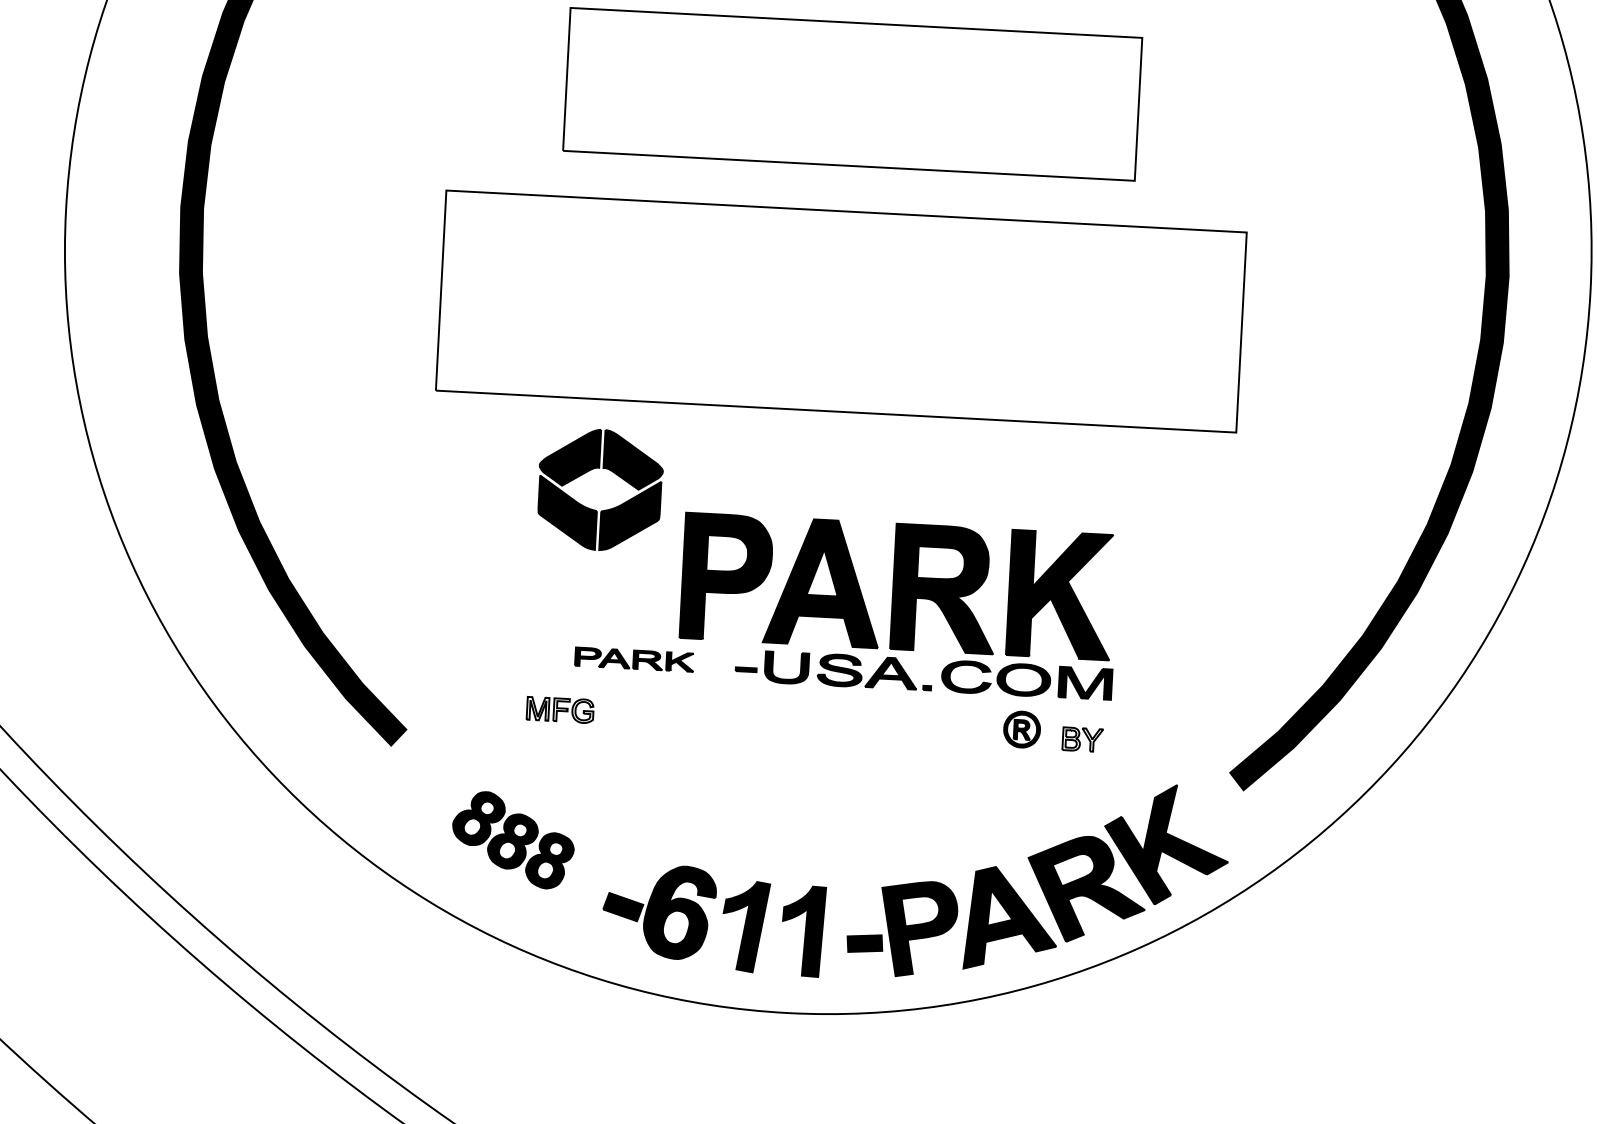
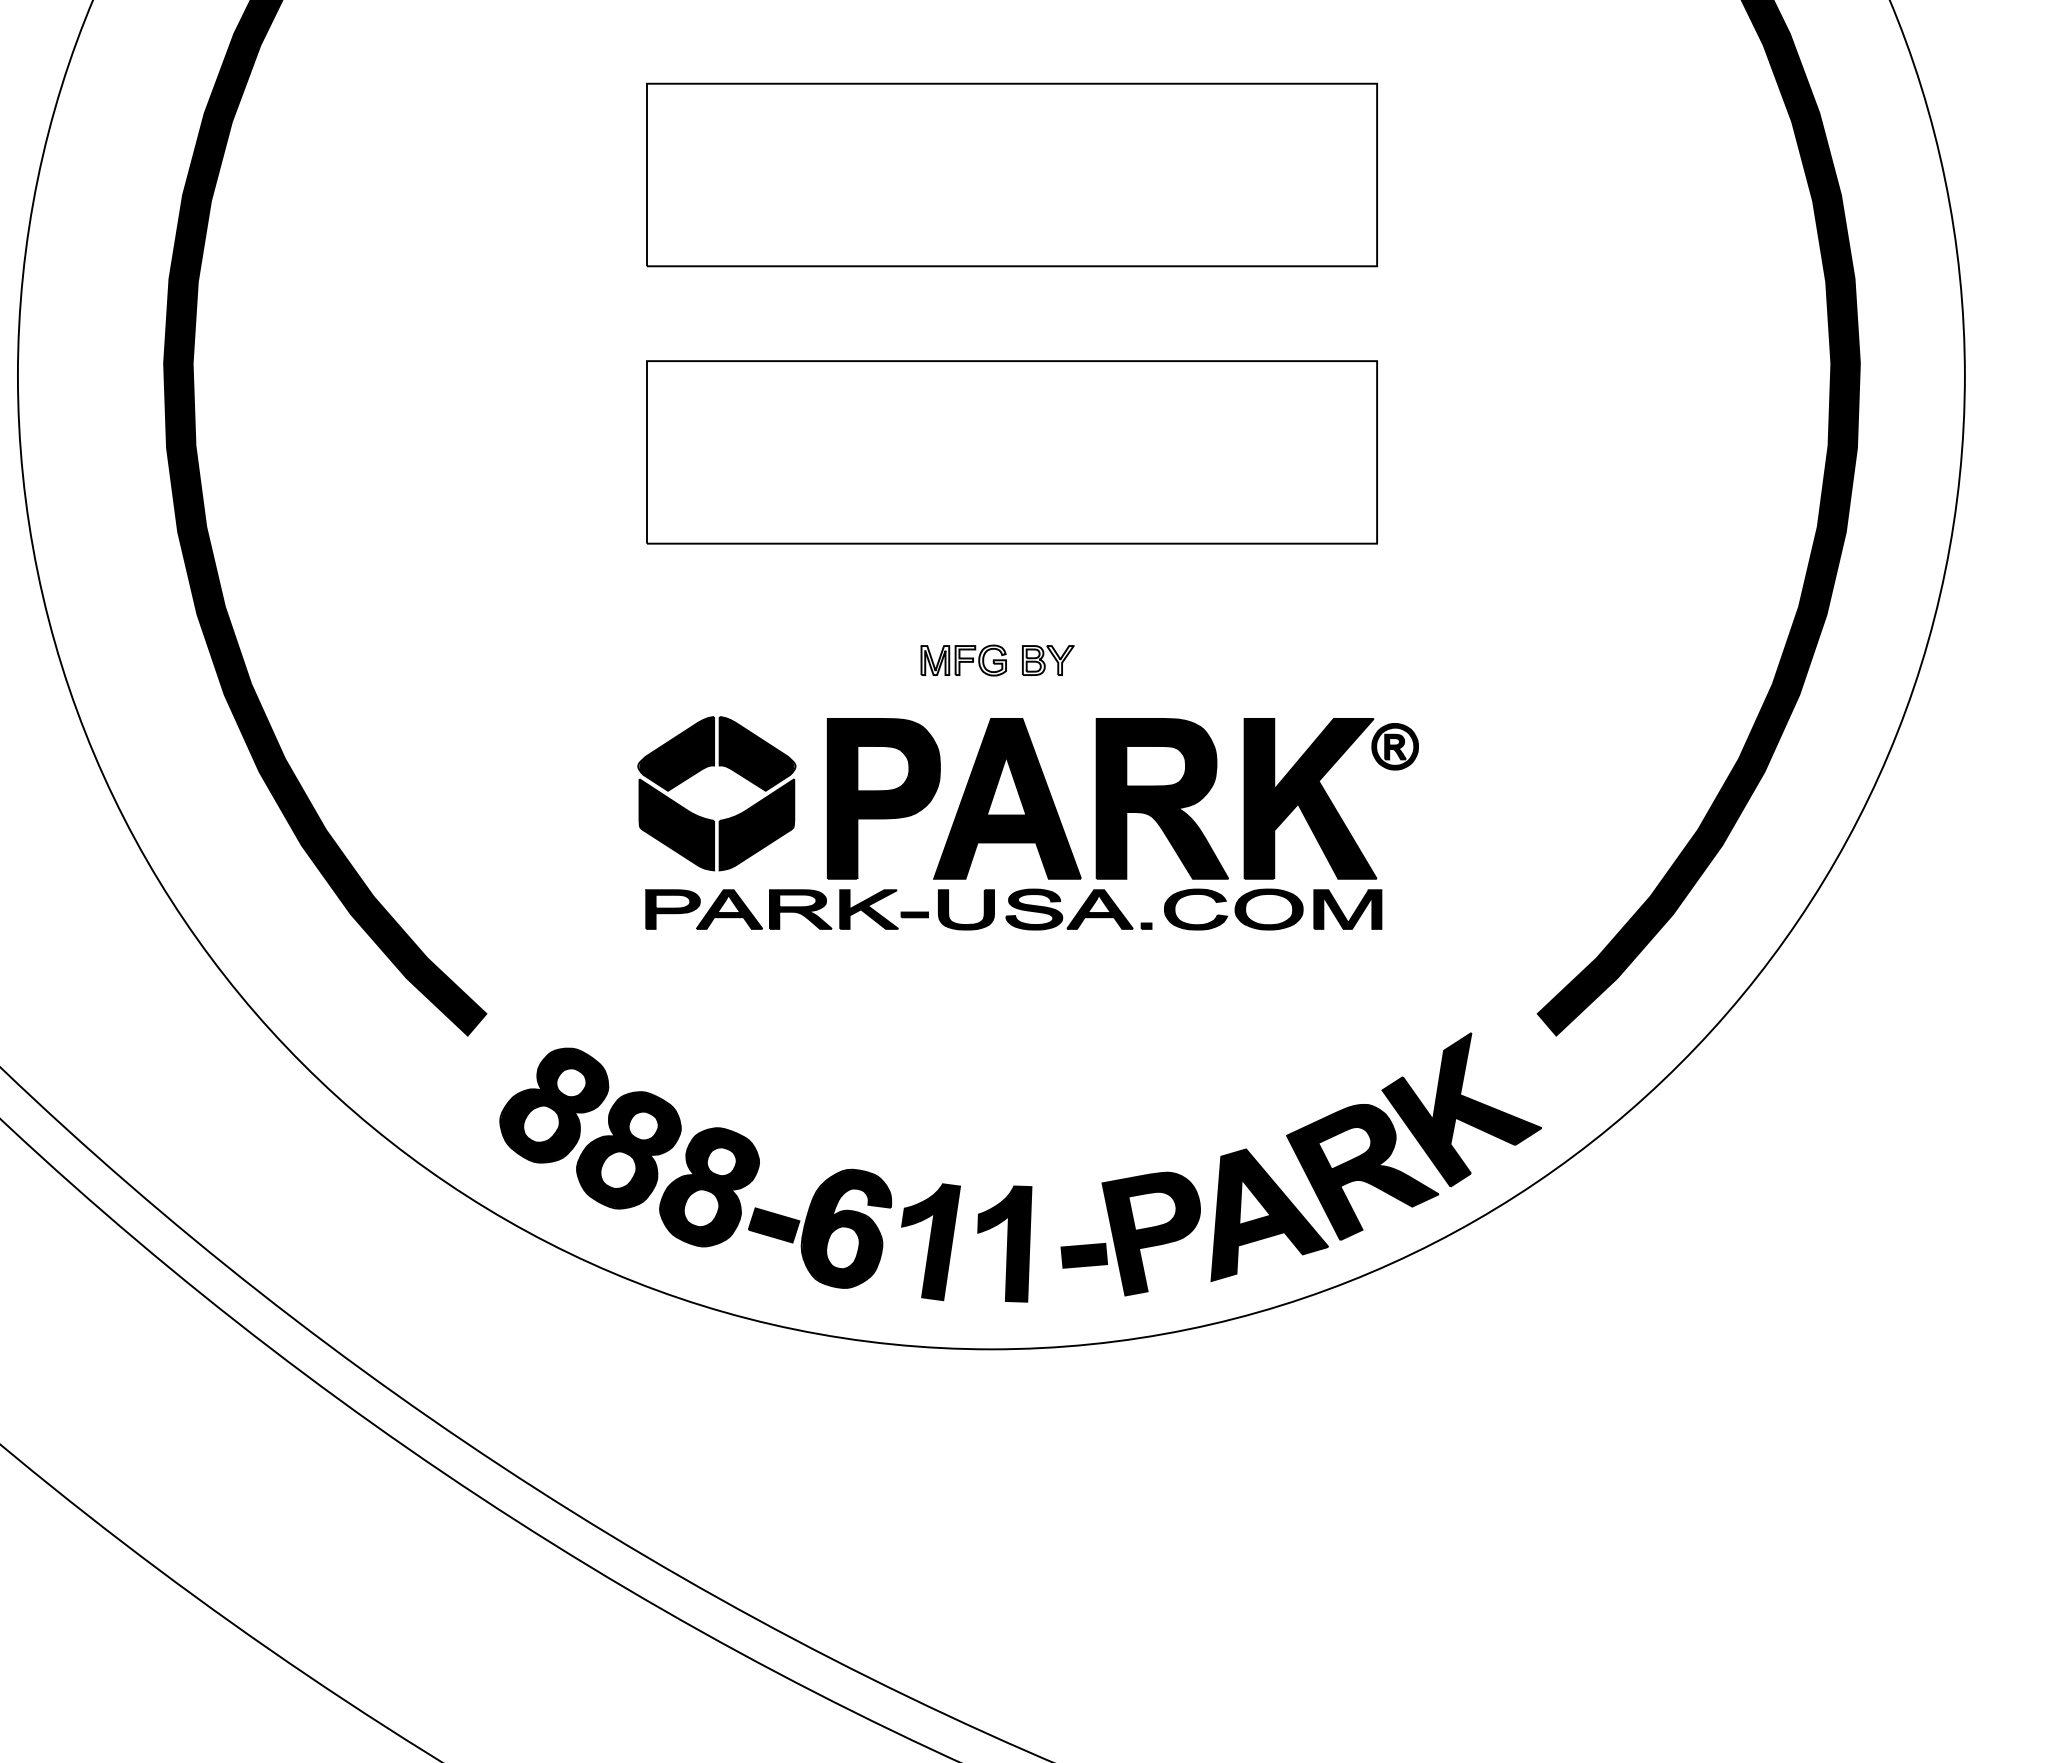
part: (840, 311) -> (1011, 452), size x0.71
part: (596, 510) -> (713, 819), moved
part: (634, 659) -> (771, 909), size x1.67
part: (560, 709) -> (963, 660), moved
part: (1021, 729) -> (1394, 746), moved
part: (1083, 739) -> (1048, 660), moved
part: (513, 840) -> (629, 1147), size x1.67

